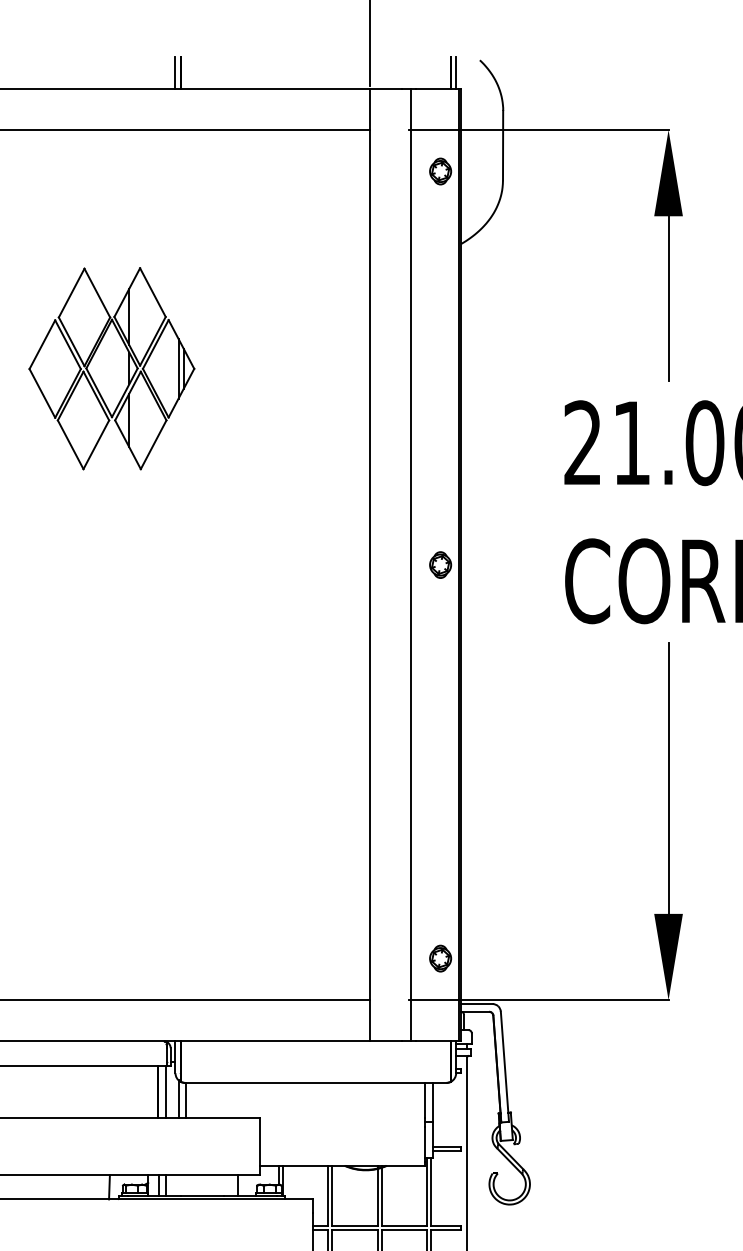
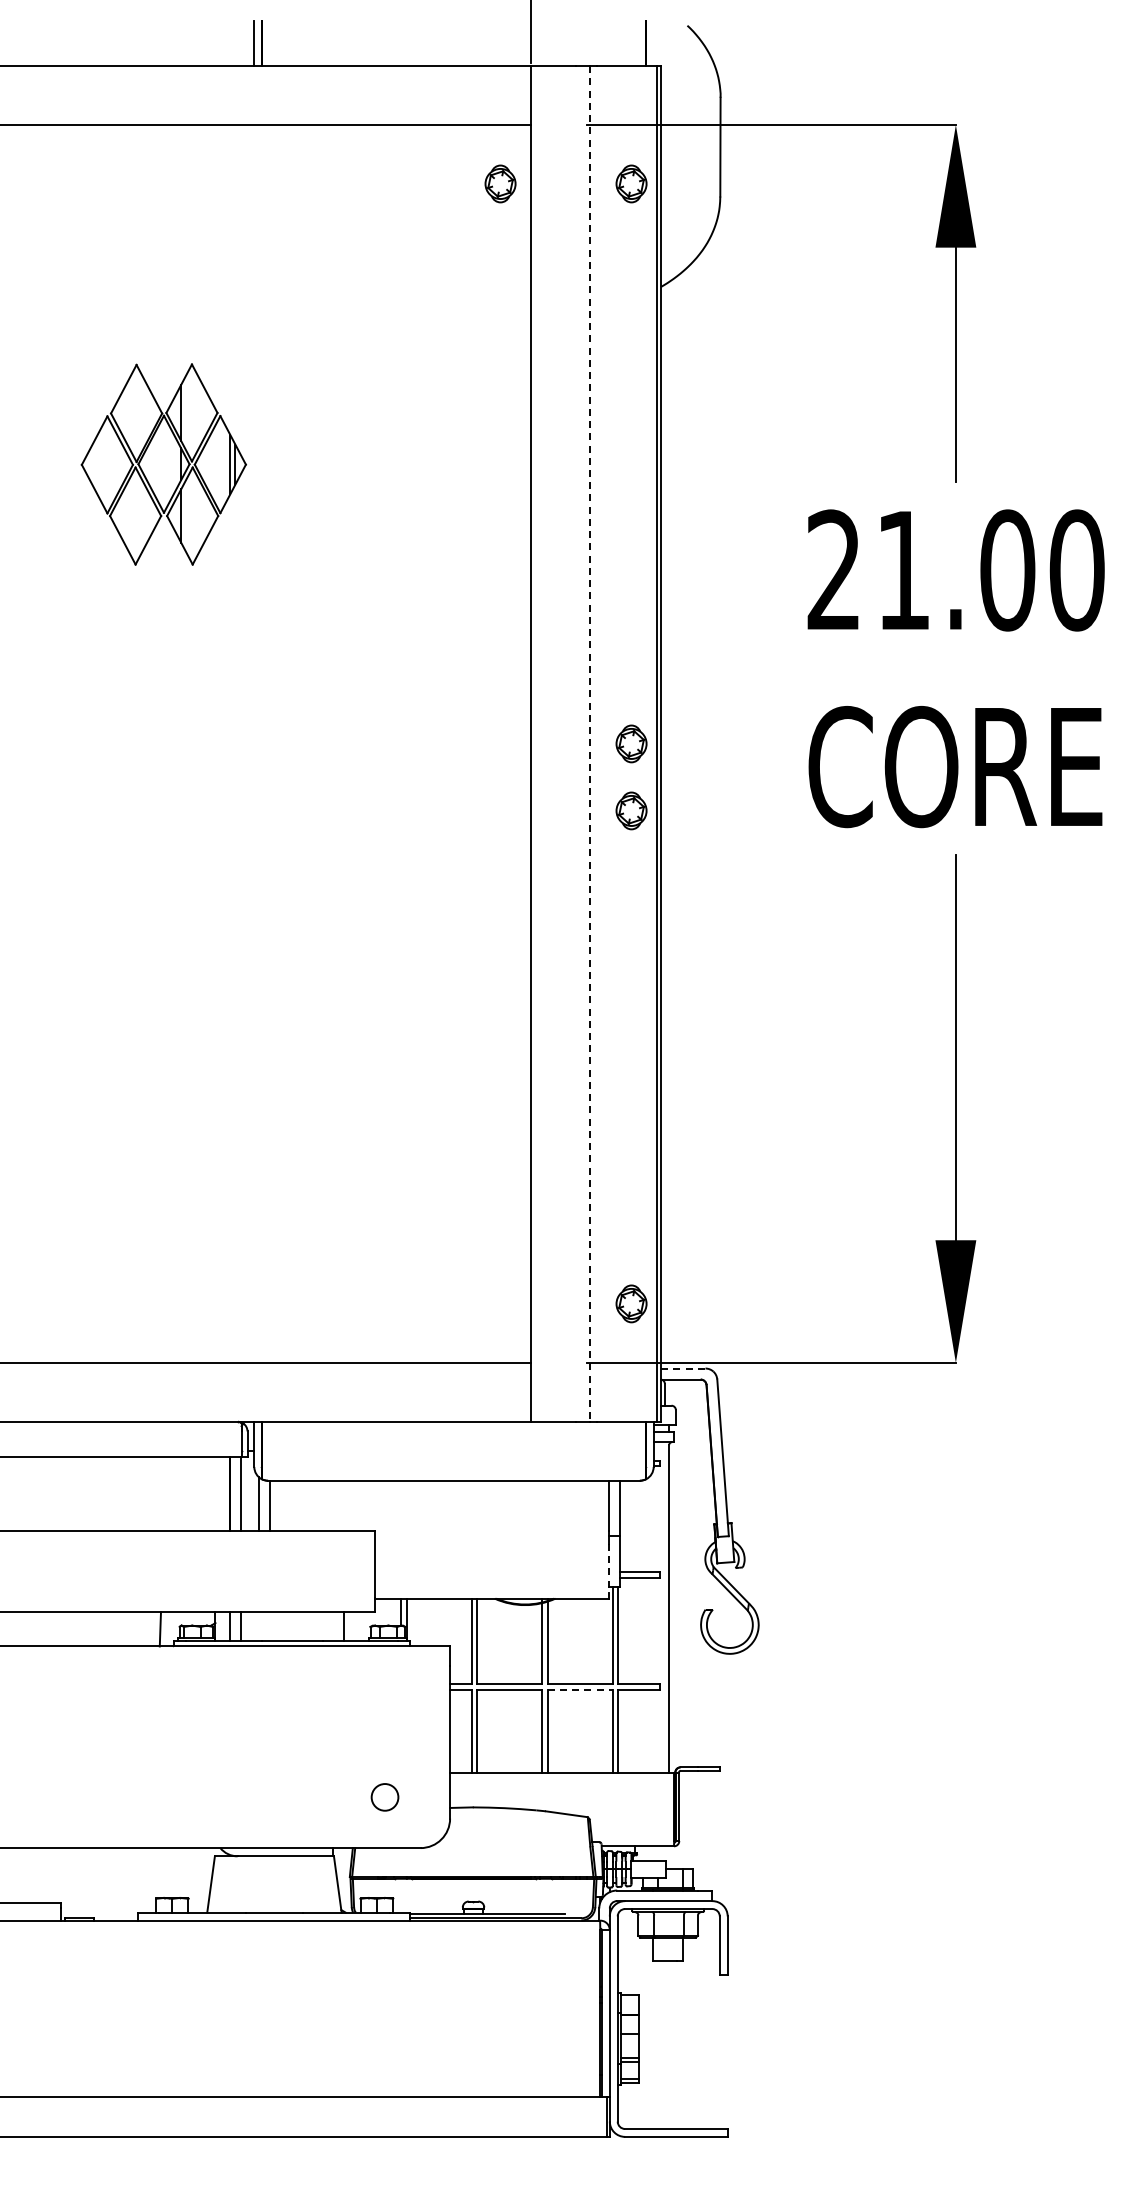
line: (456, 72) -> (653, 43), removed
part: (348, 171) -> (500, 183), added
part: (111, 368) -> (163, 464), size x0.7
line: (411, 564) -> (589, 743), solid -> dashed
part: (440, 611) -> (631, 810), added
line: (477, 1004) -> (683, 1368), solid -> dashed
line: (424, 1144) -> (608, 1568), solid -> dashed
line: (404, 1229) -> (580, 1689), solid -> dashed

